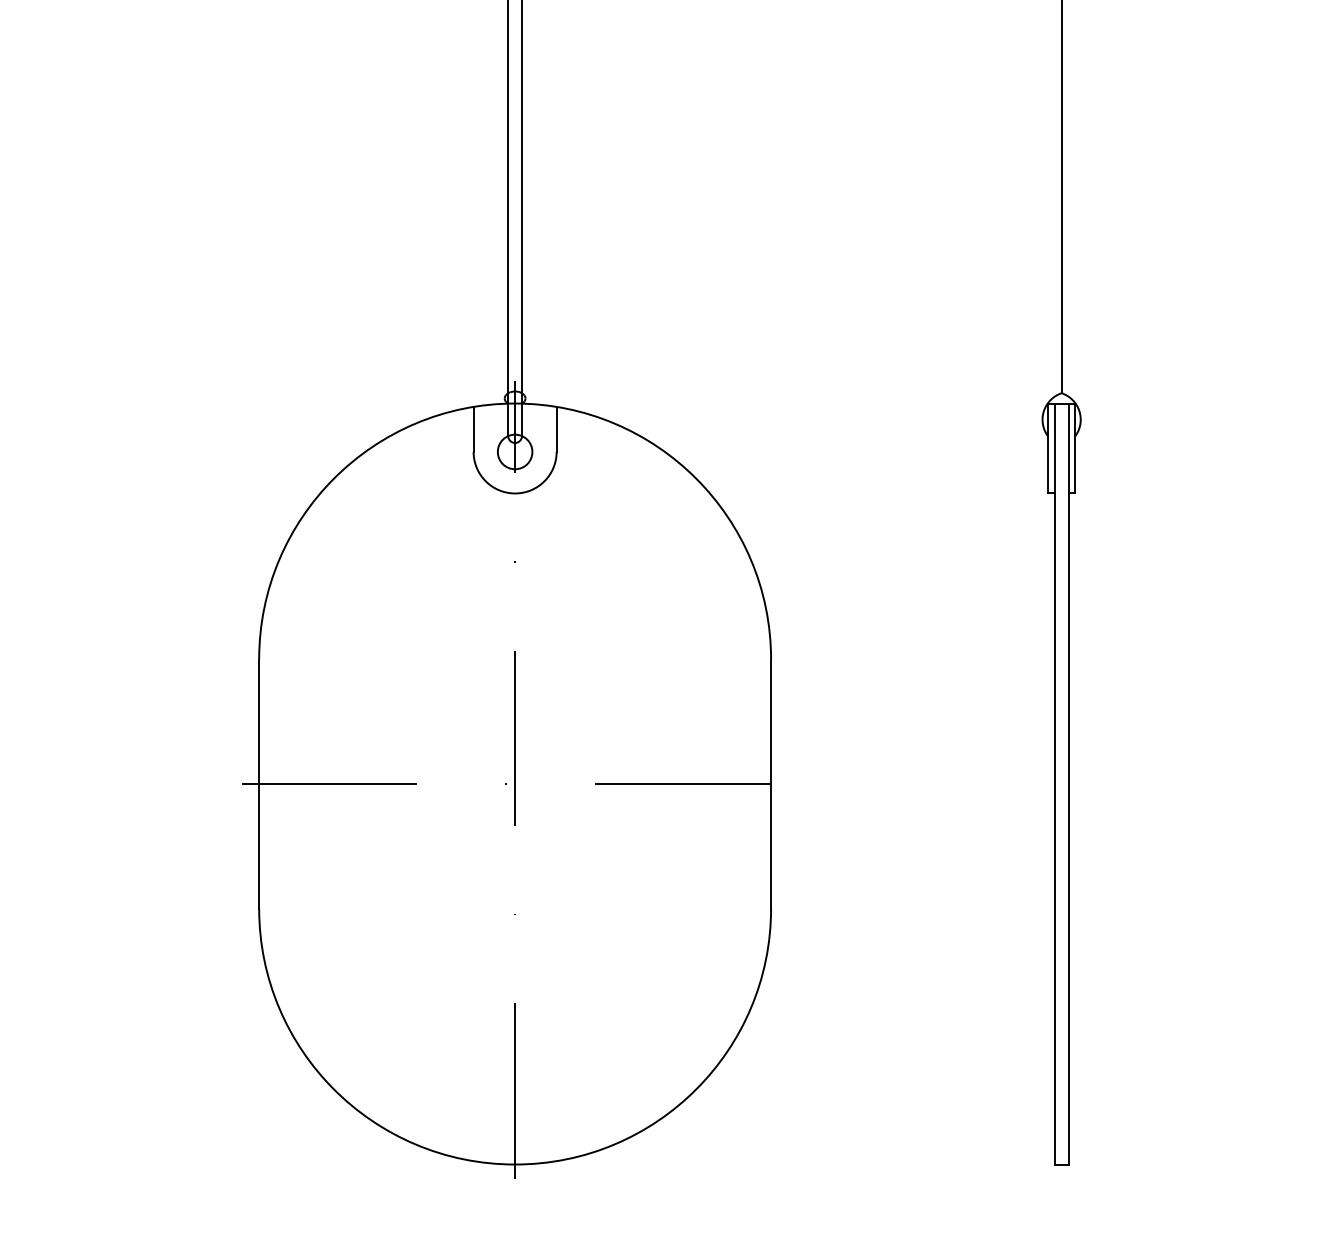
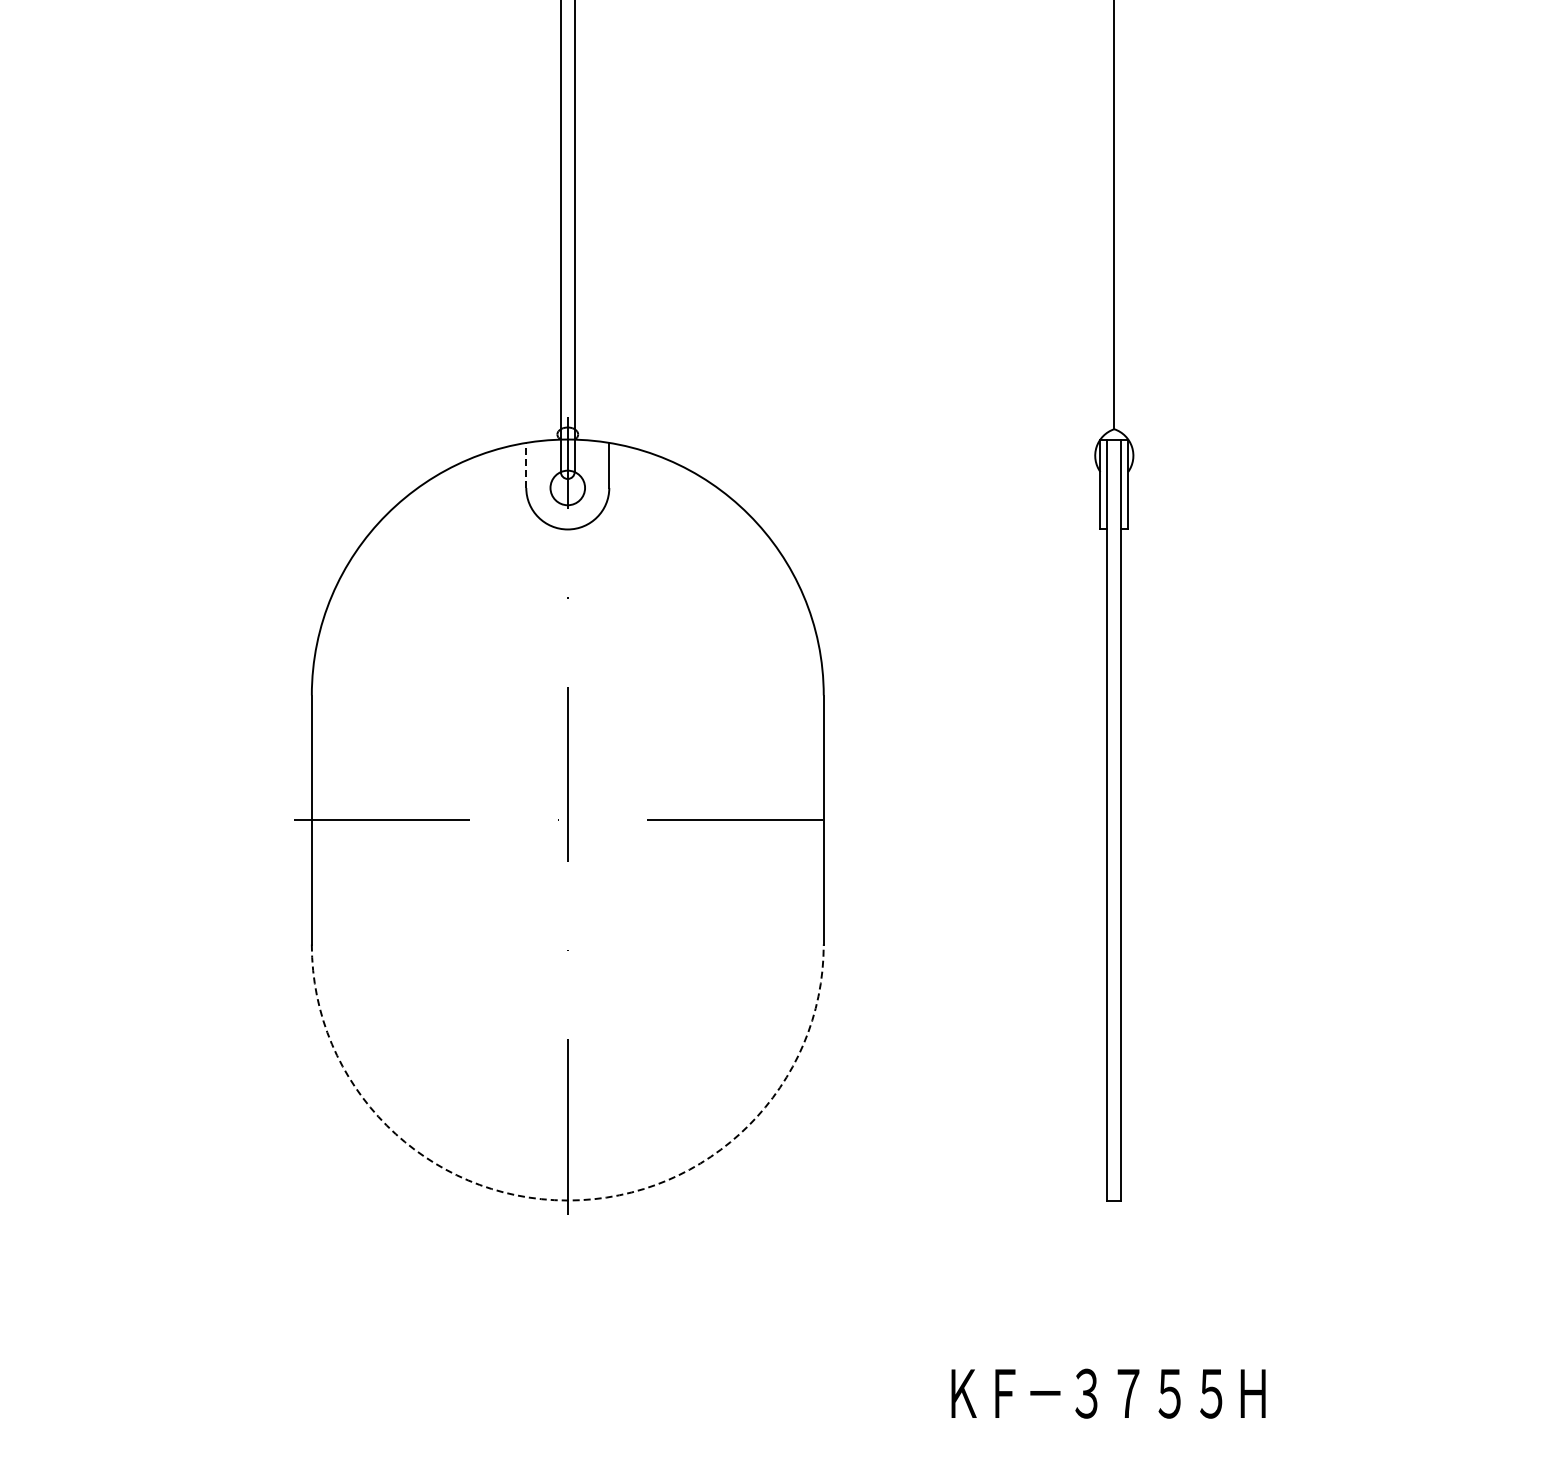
line: (473, 429) -> (526, 465), solid -> dashed
arc: (514, 1164) -> (567, 1200), solid -> dashed

